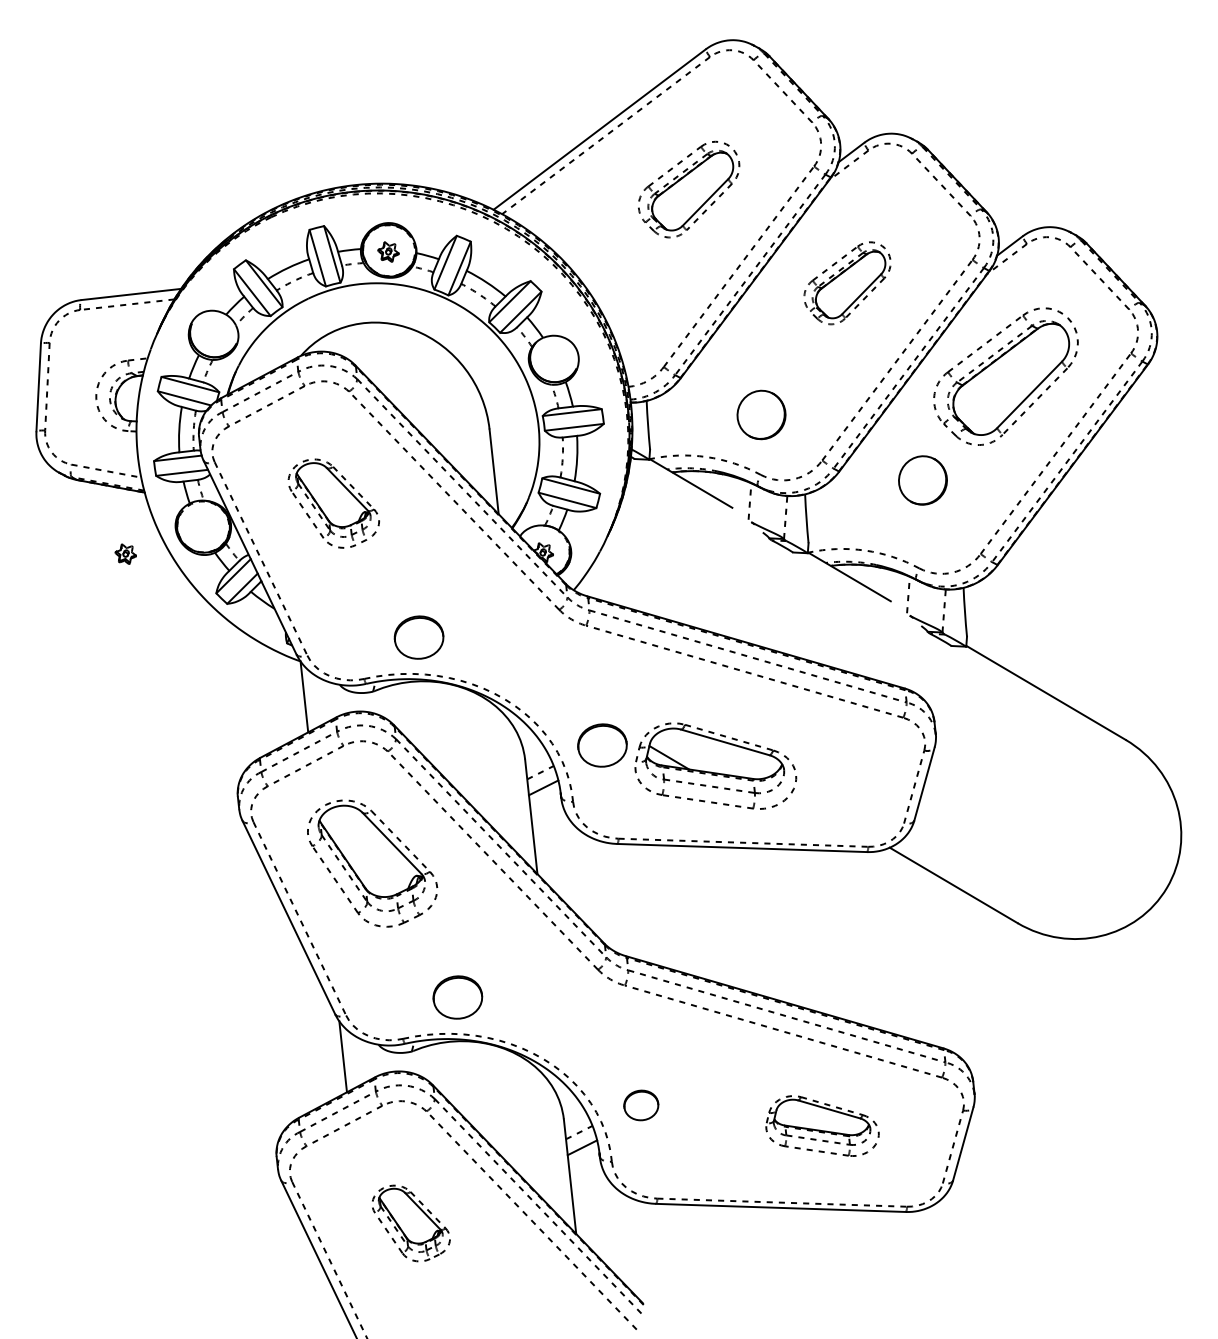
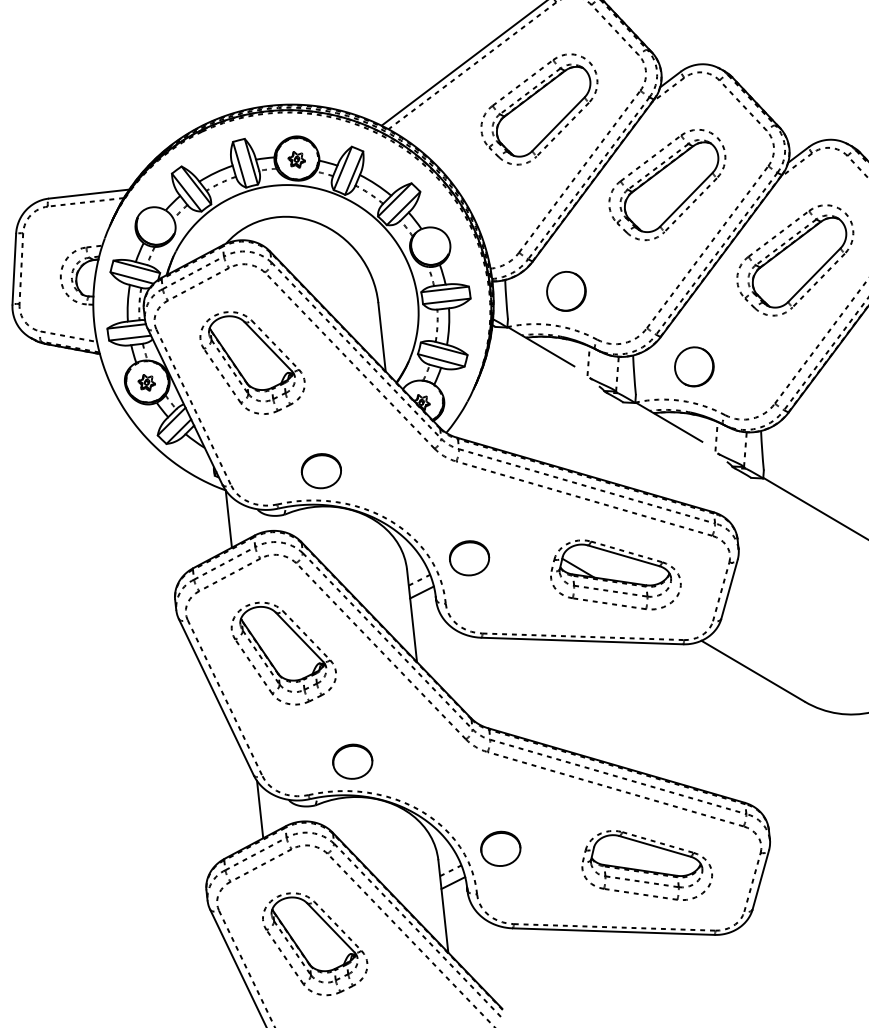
part: (688, 189) -> (538, 109), size x1.43
part: (847, 283) -> (667, 185), size x1.67
part: (761, 414) -> (566, 291), moved
part: (922, 480) -> (693, 366), moved
part: (333, 503) -> (252, 362), size x1.43
part: (125, 553) -> (146, 382), moved
part: (715, 765) -> (615, 574), moved
part: (641, 1105) -> (501, 848), size x1.43
part: (822, 1125) -> (647, 865), size x1.43
part: (410, 1223) -> (314, 944), size x1.67

